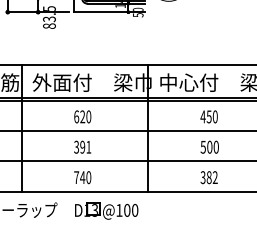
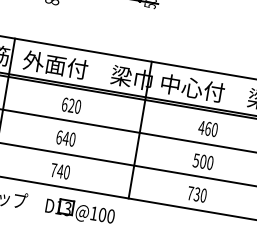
text: (208, 116) -> (207, 128), 450 -> 460
text: (82, 146) -> (65, 137), 391 -> 640
text: (208, 177) -> (196, 194), 382 -> 730

